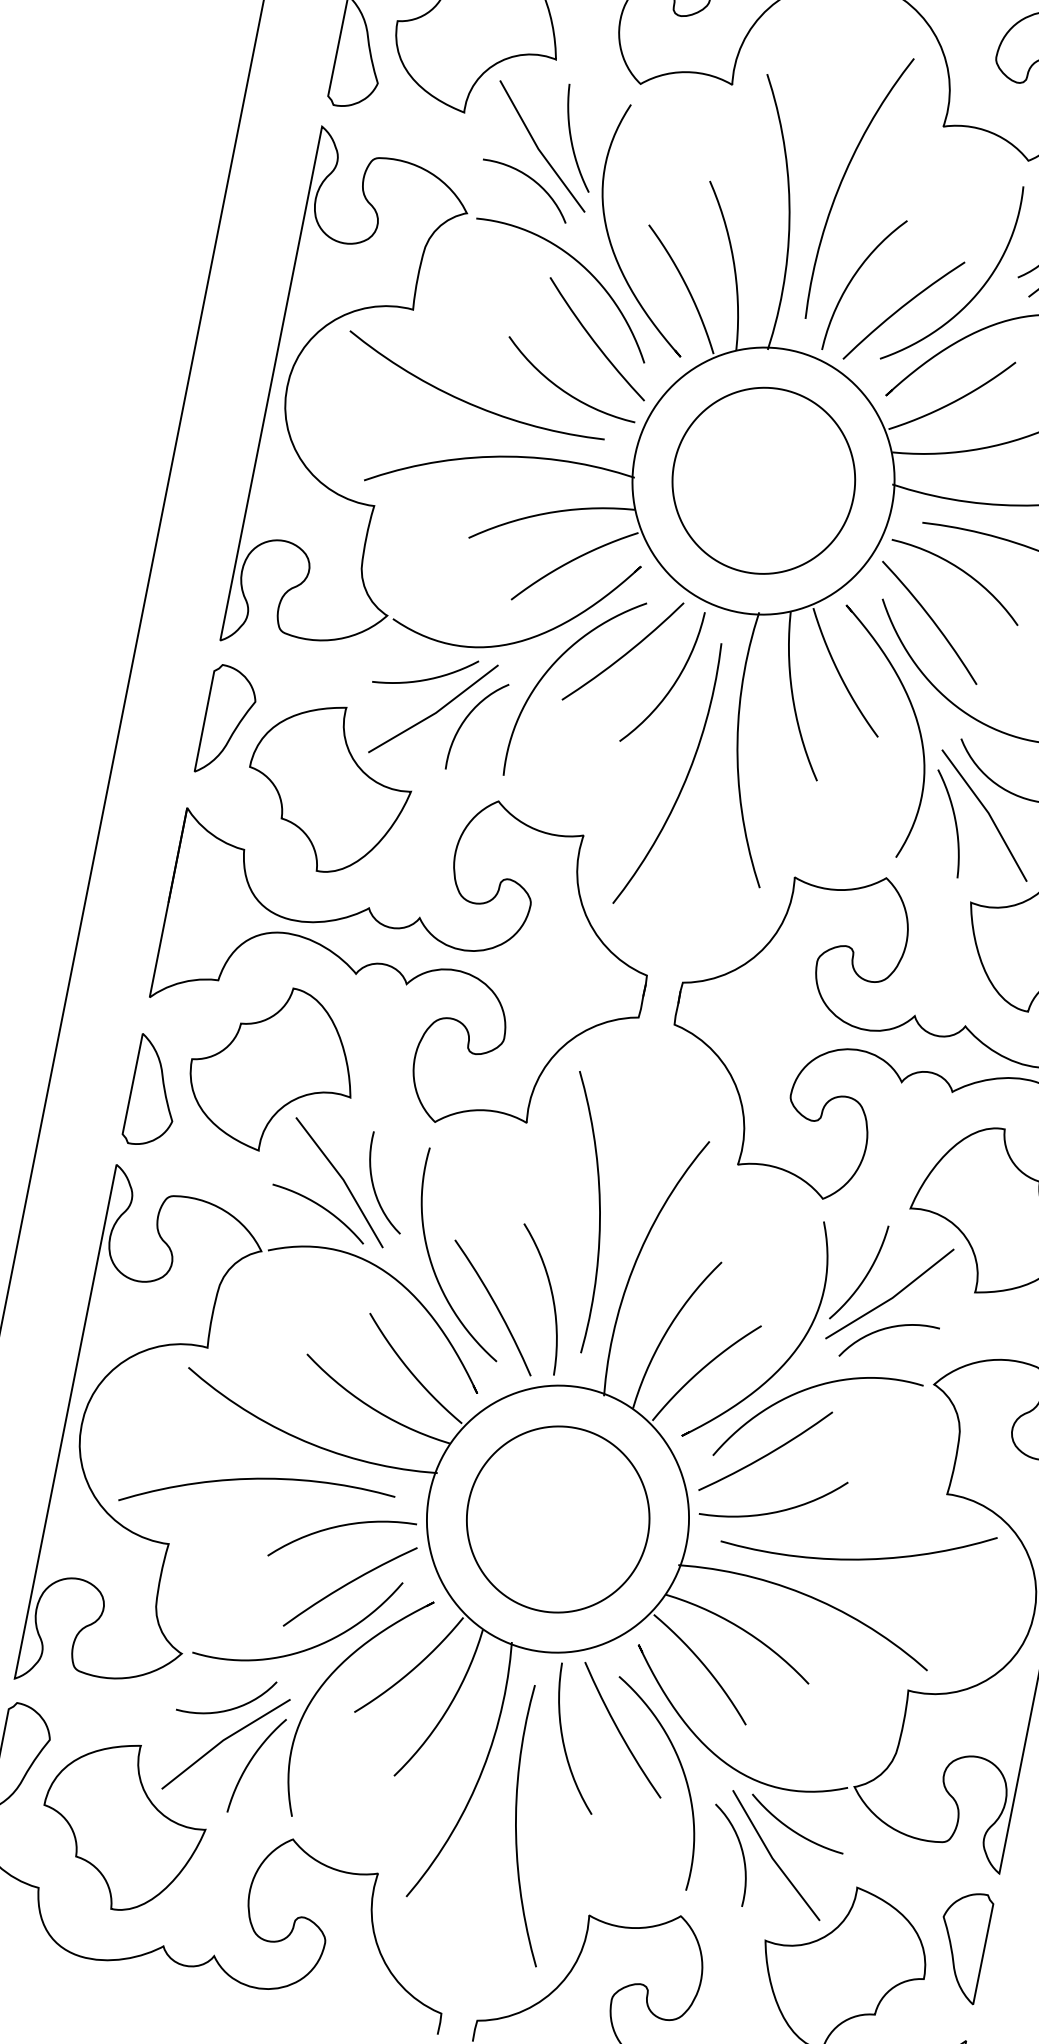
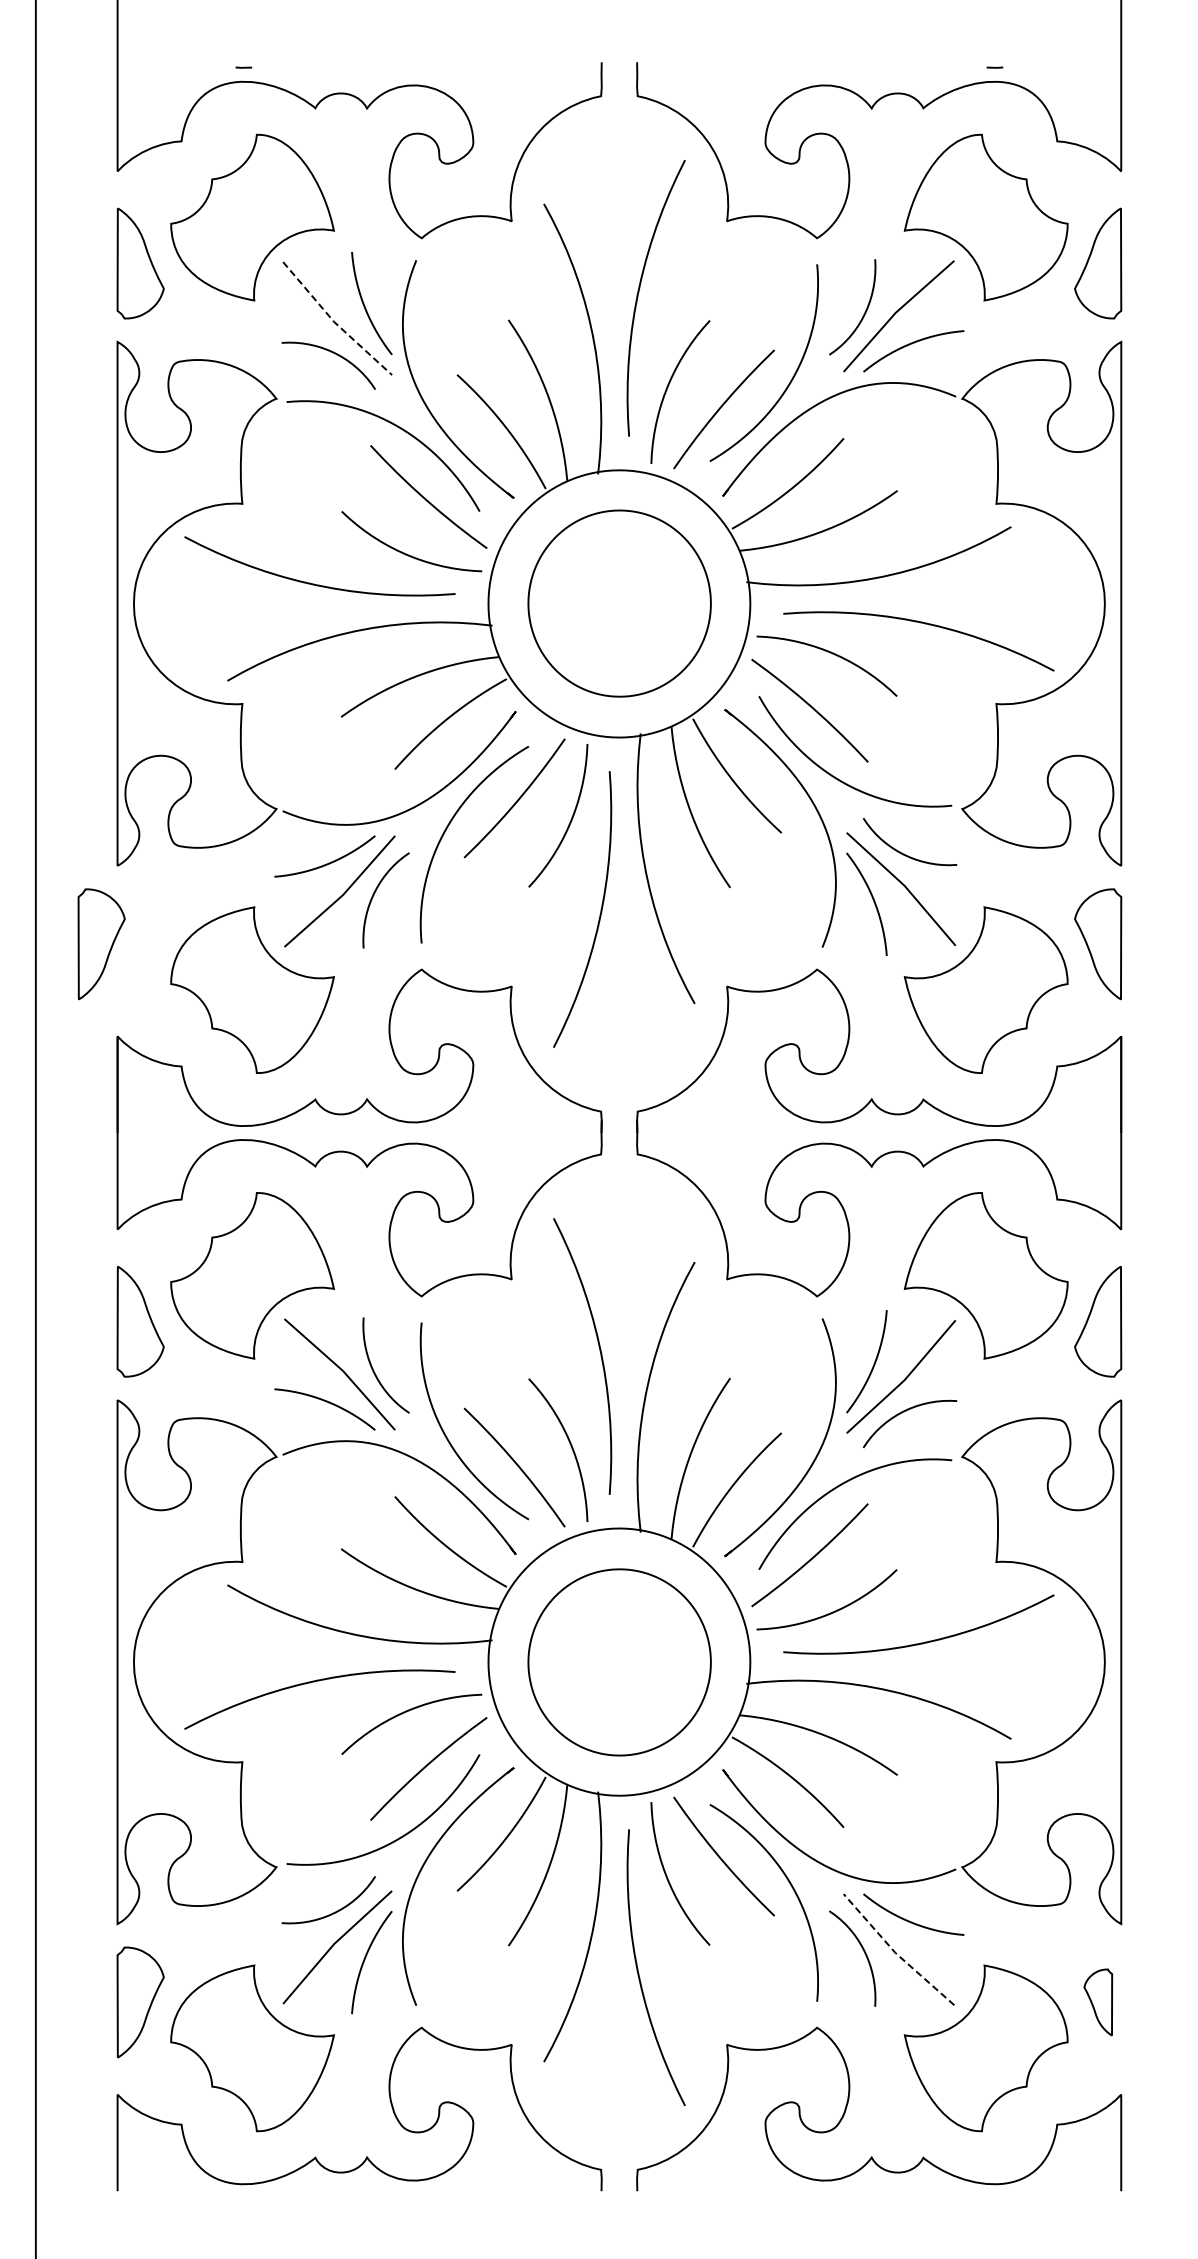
line: (538, 148) -> (334, 321), solid -> dashed
part: (227, 722) -> (101, 944), moved
line: (772, 1858) -> (895, 1953), solid -> dashed
part: (961, 1946) -> (1098, 2002), size x0.6

